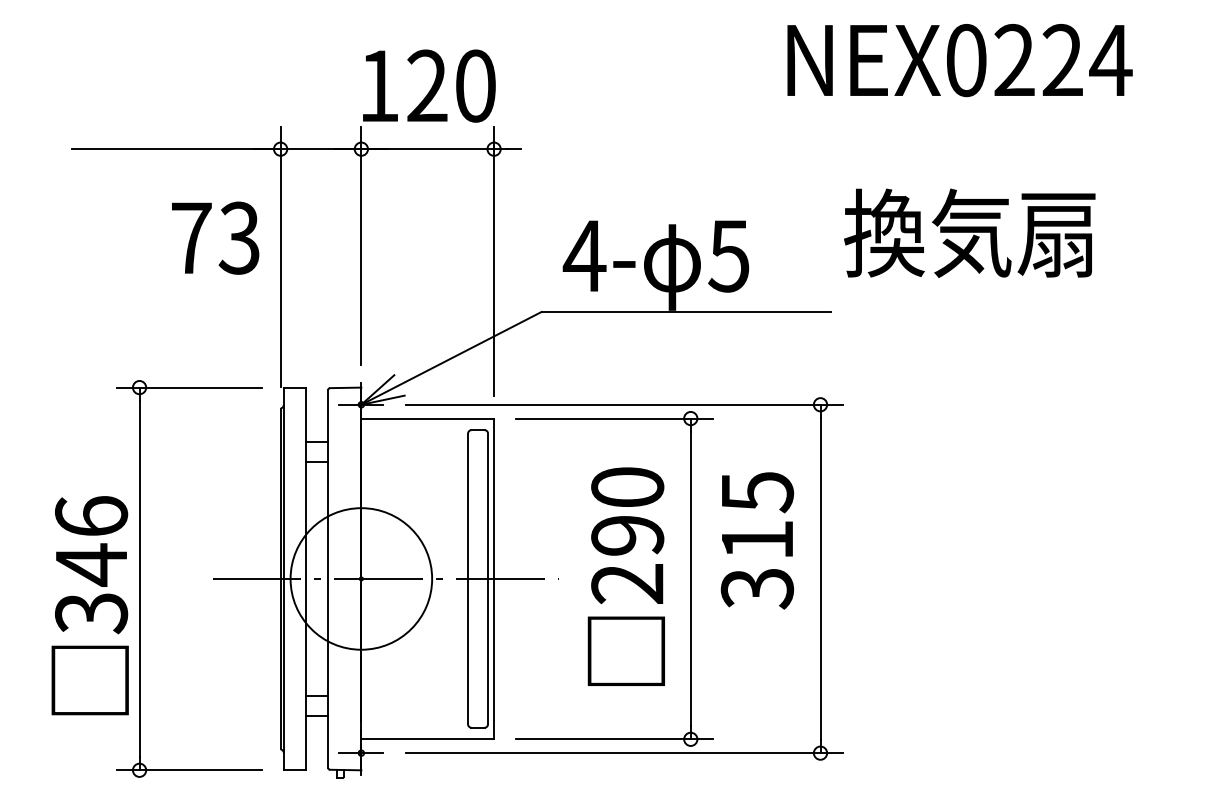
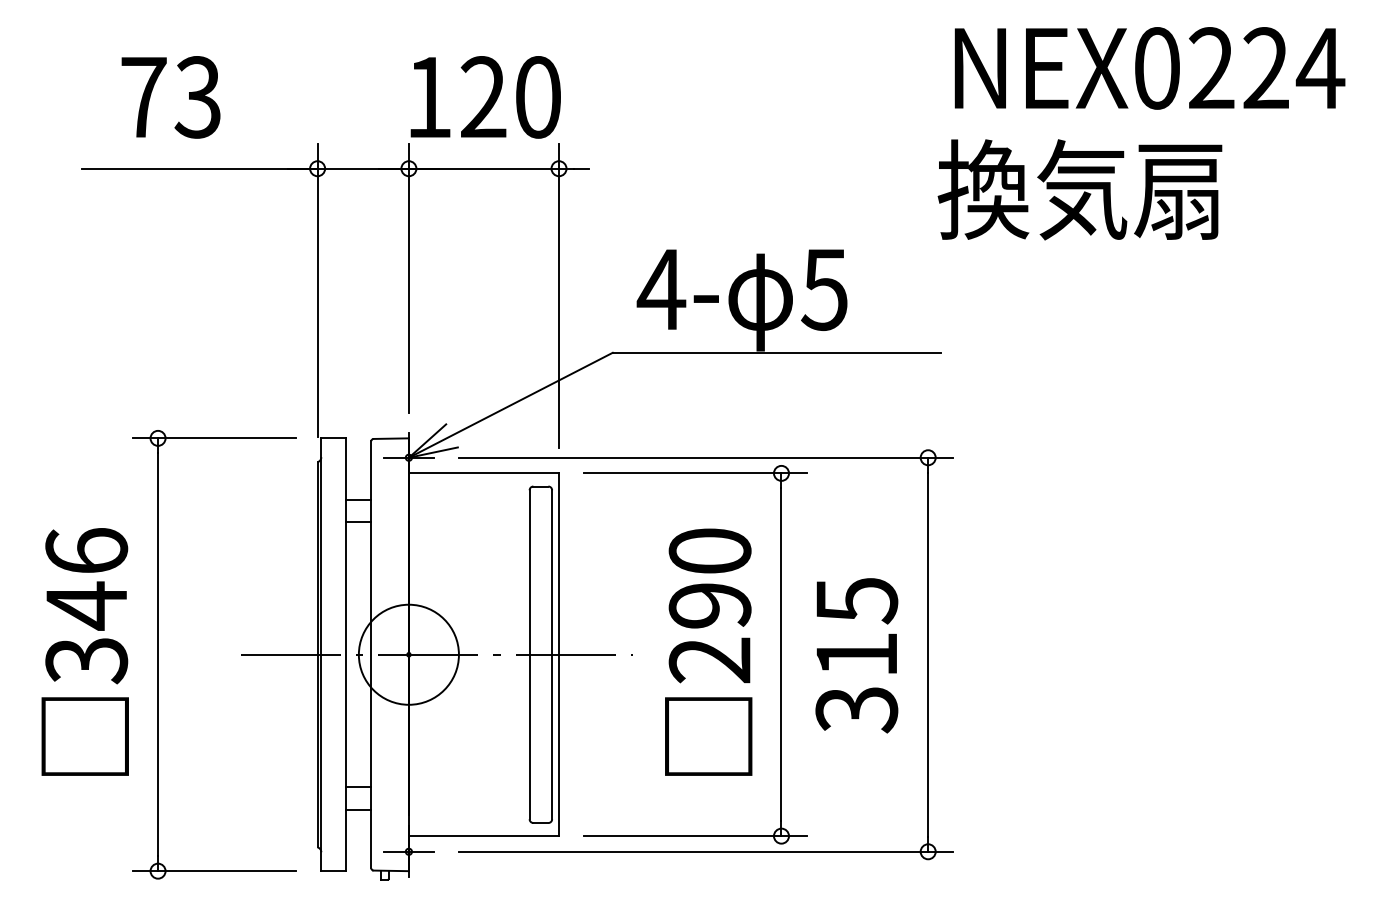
text: (959, 60) -> (1149, 68), moved
text: (969, 233) -> (1079, 189), moved
text: (215, 238) -> (170, 97), moved
text: (757, 540) -> (856, 655), moved
circle: (361, 578) -> (408, 654), size x0.62
text: (89, 605) -> (84, 651), moved

